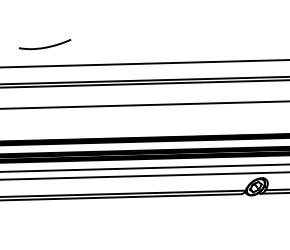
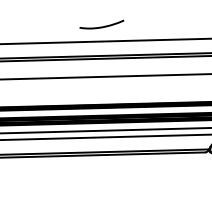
curve: (45, 46) -> (102, 26), moved

